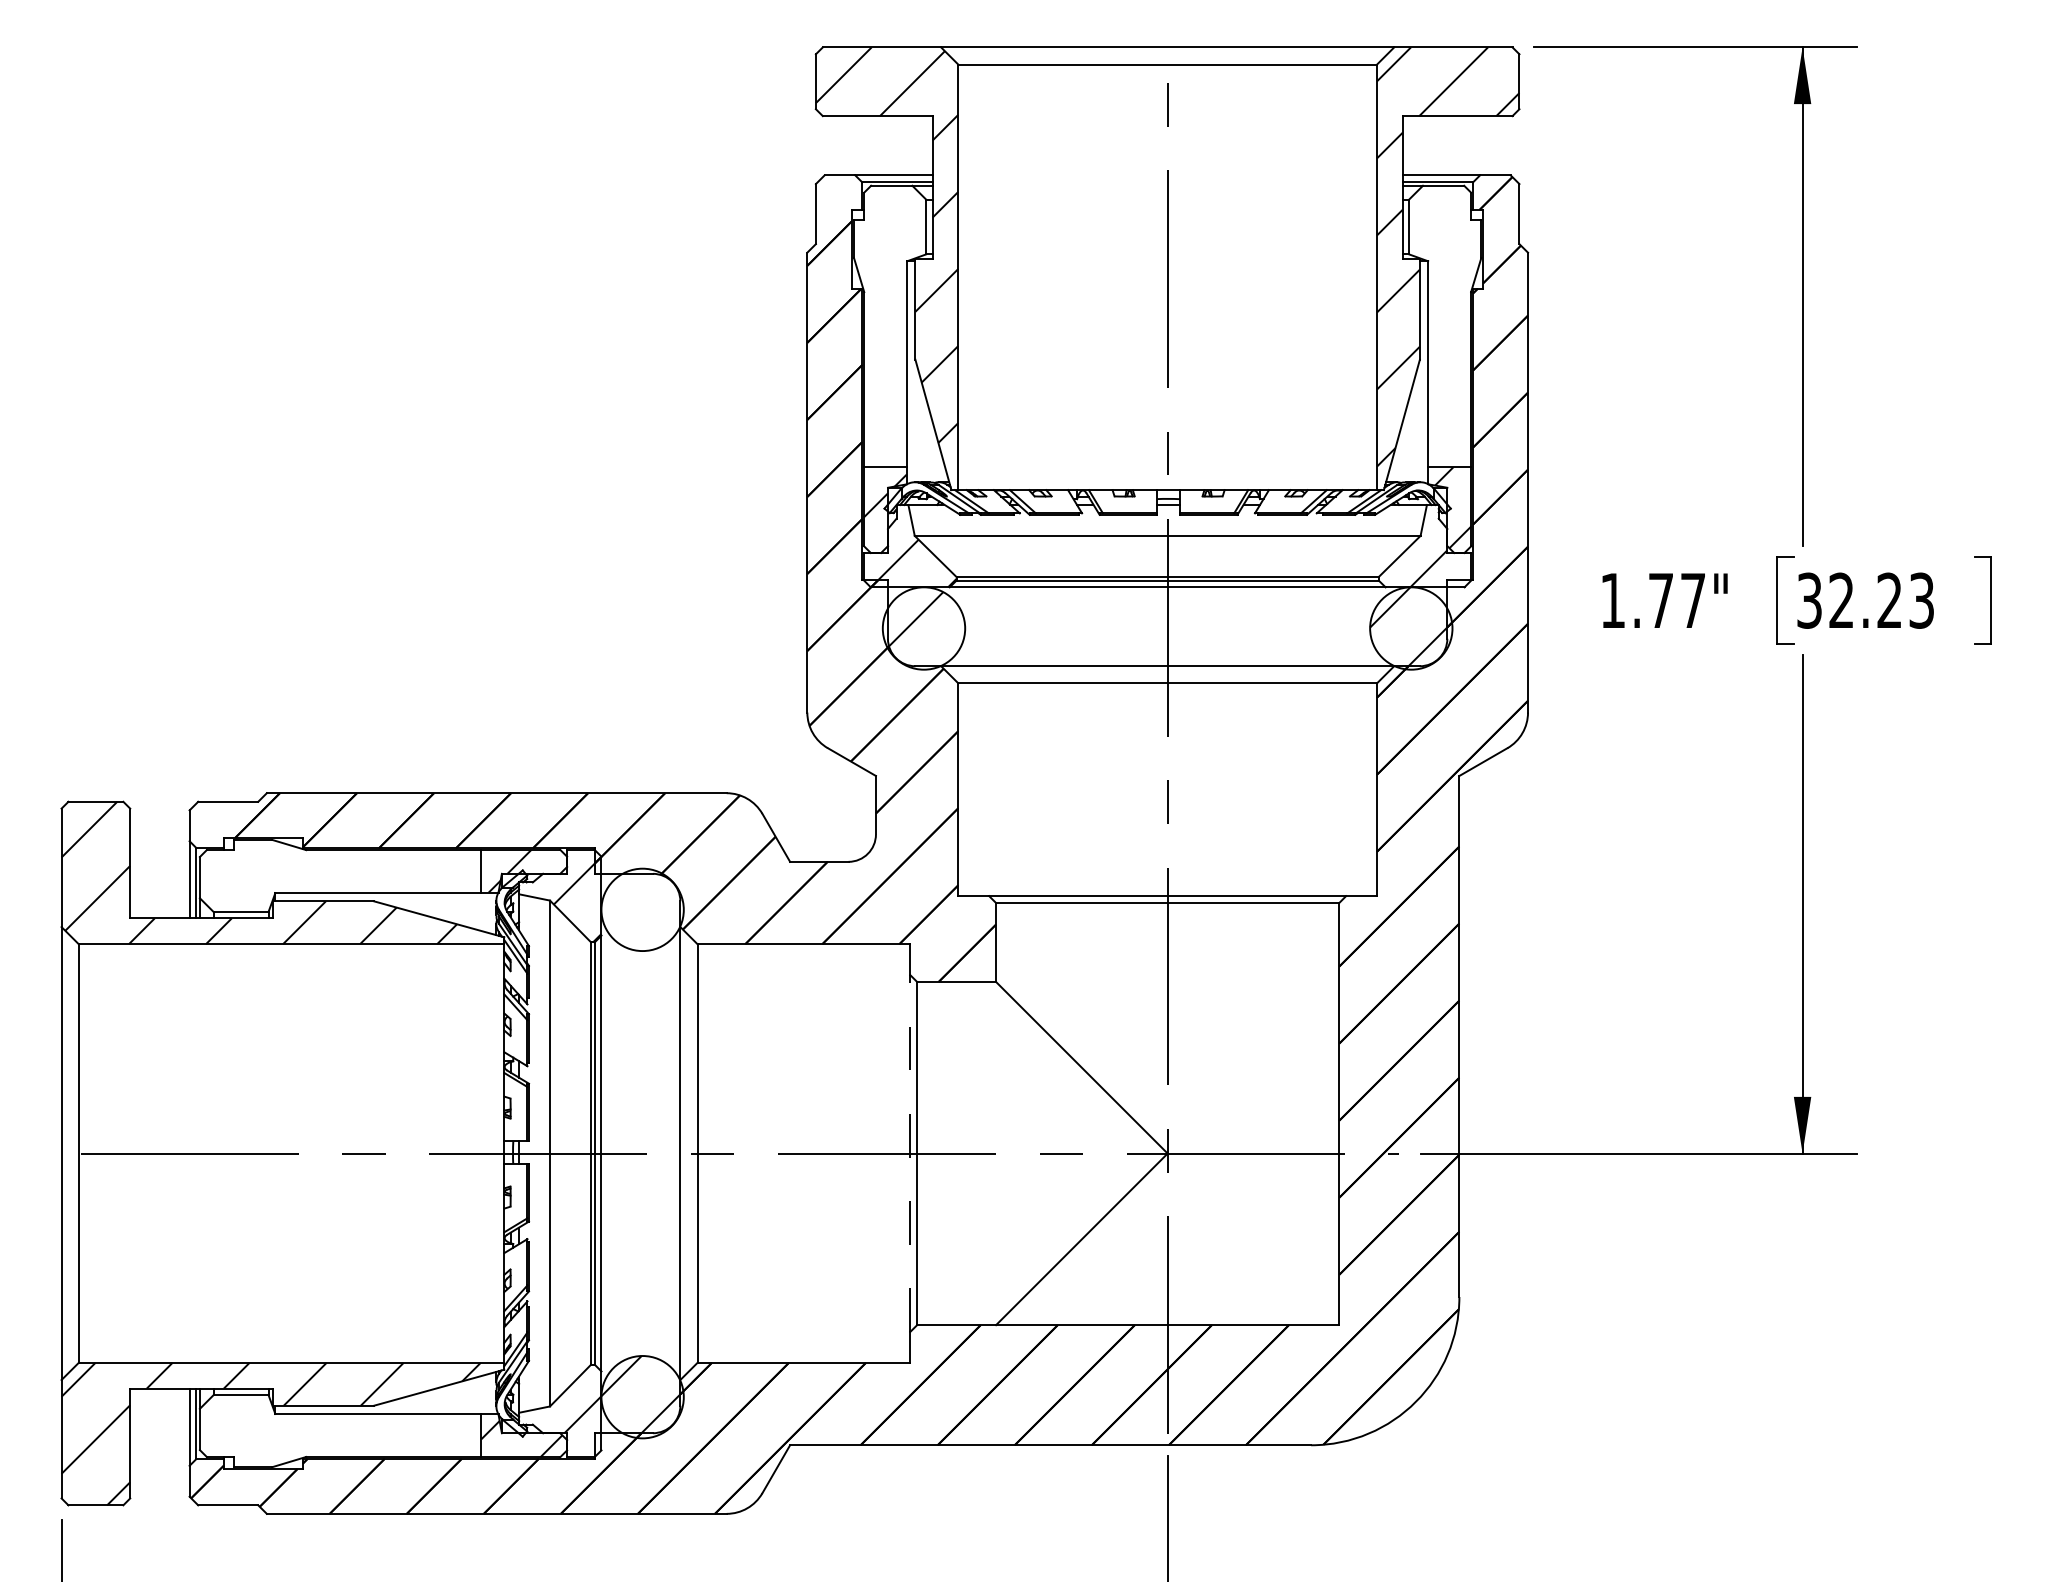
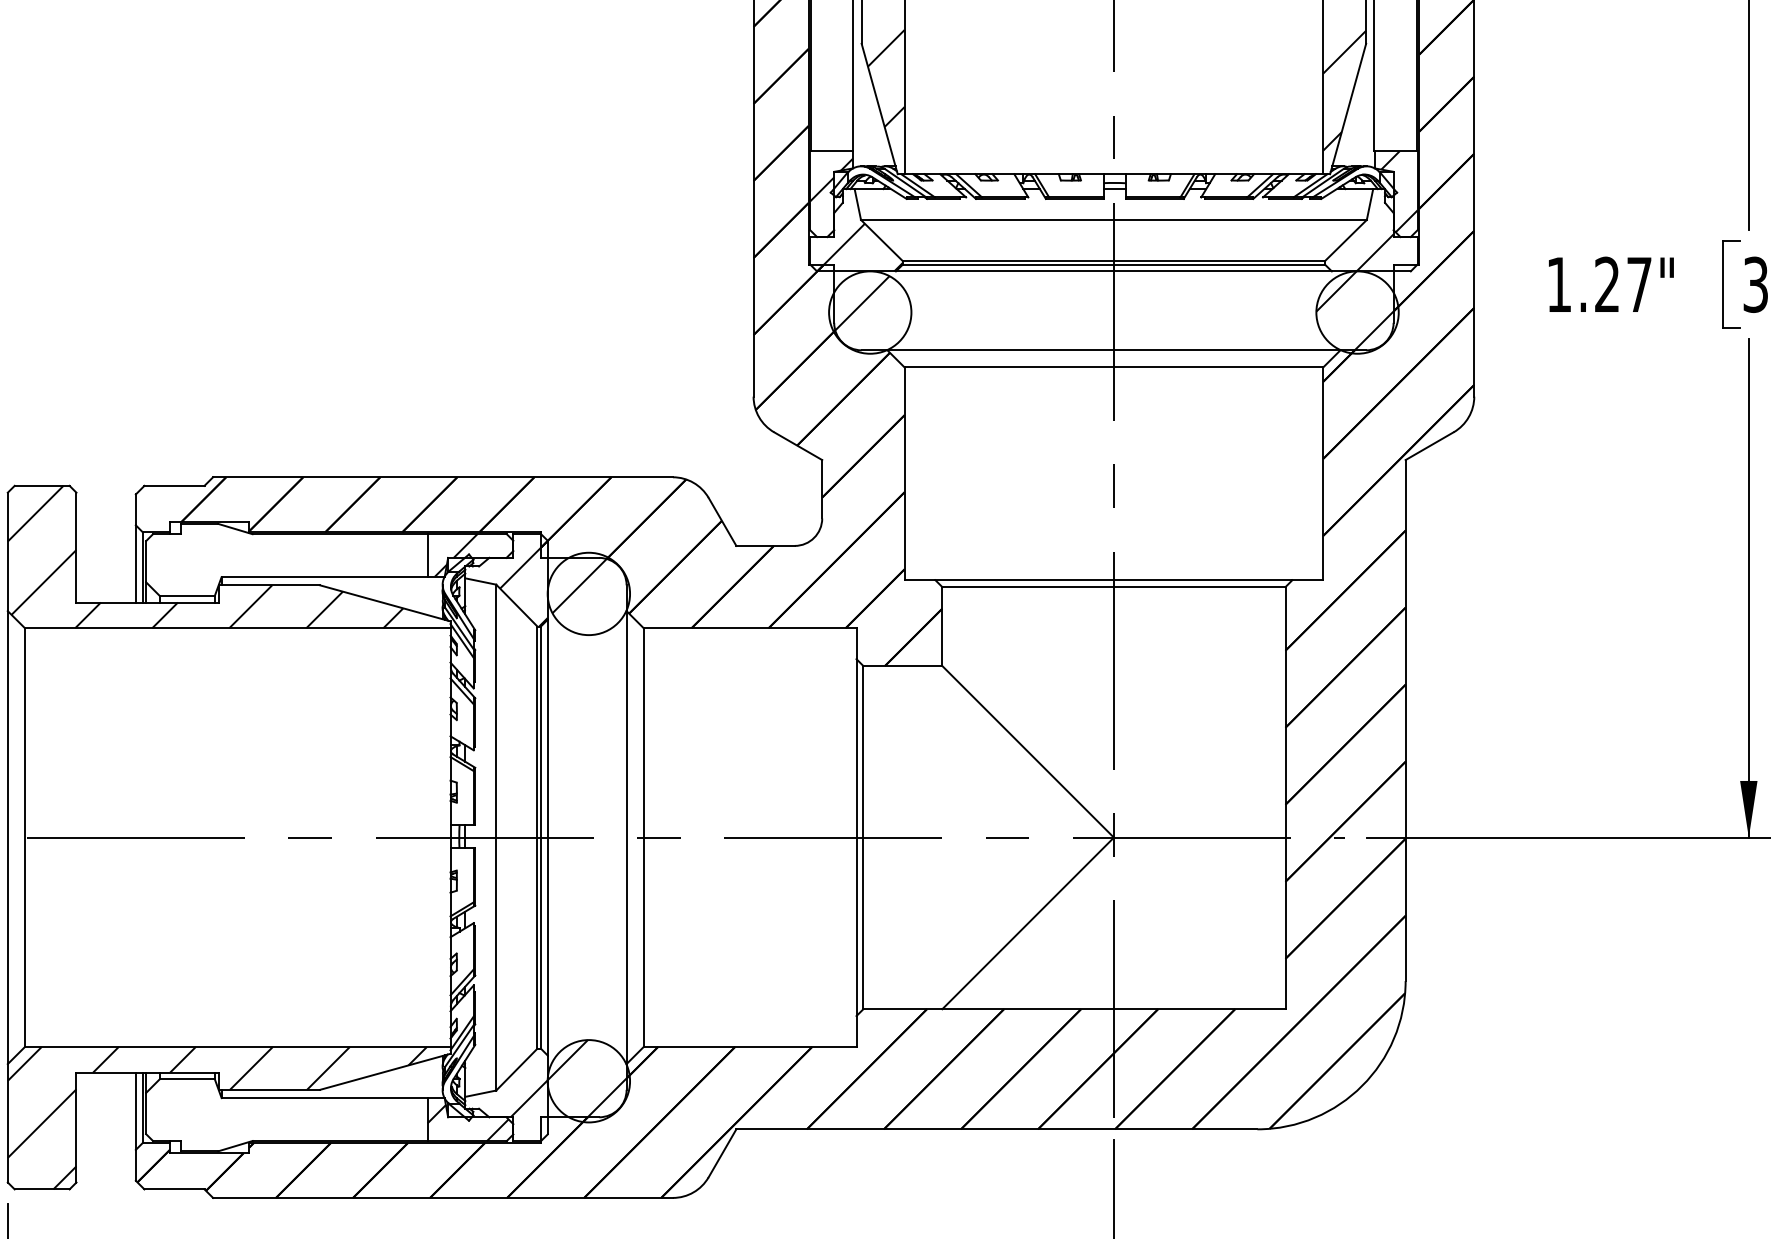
text: (1660, 599) -> (1606, 283), 1.77" -> 1.27"
hatch: (633, 901) -> (579, 585), added
line: (910, 1153) -> (856, 837), dashed -> solid

